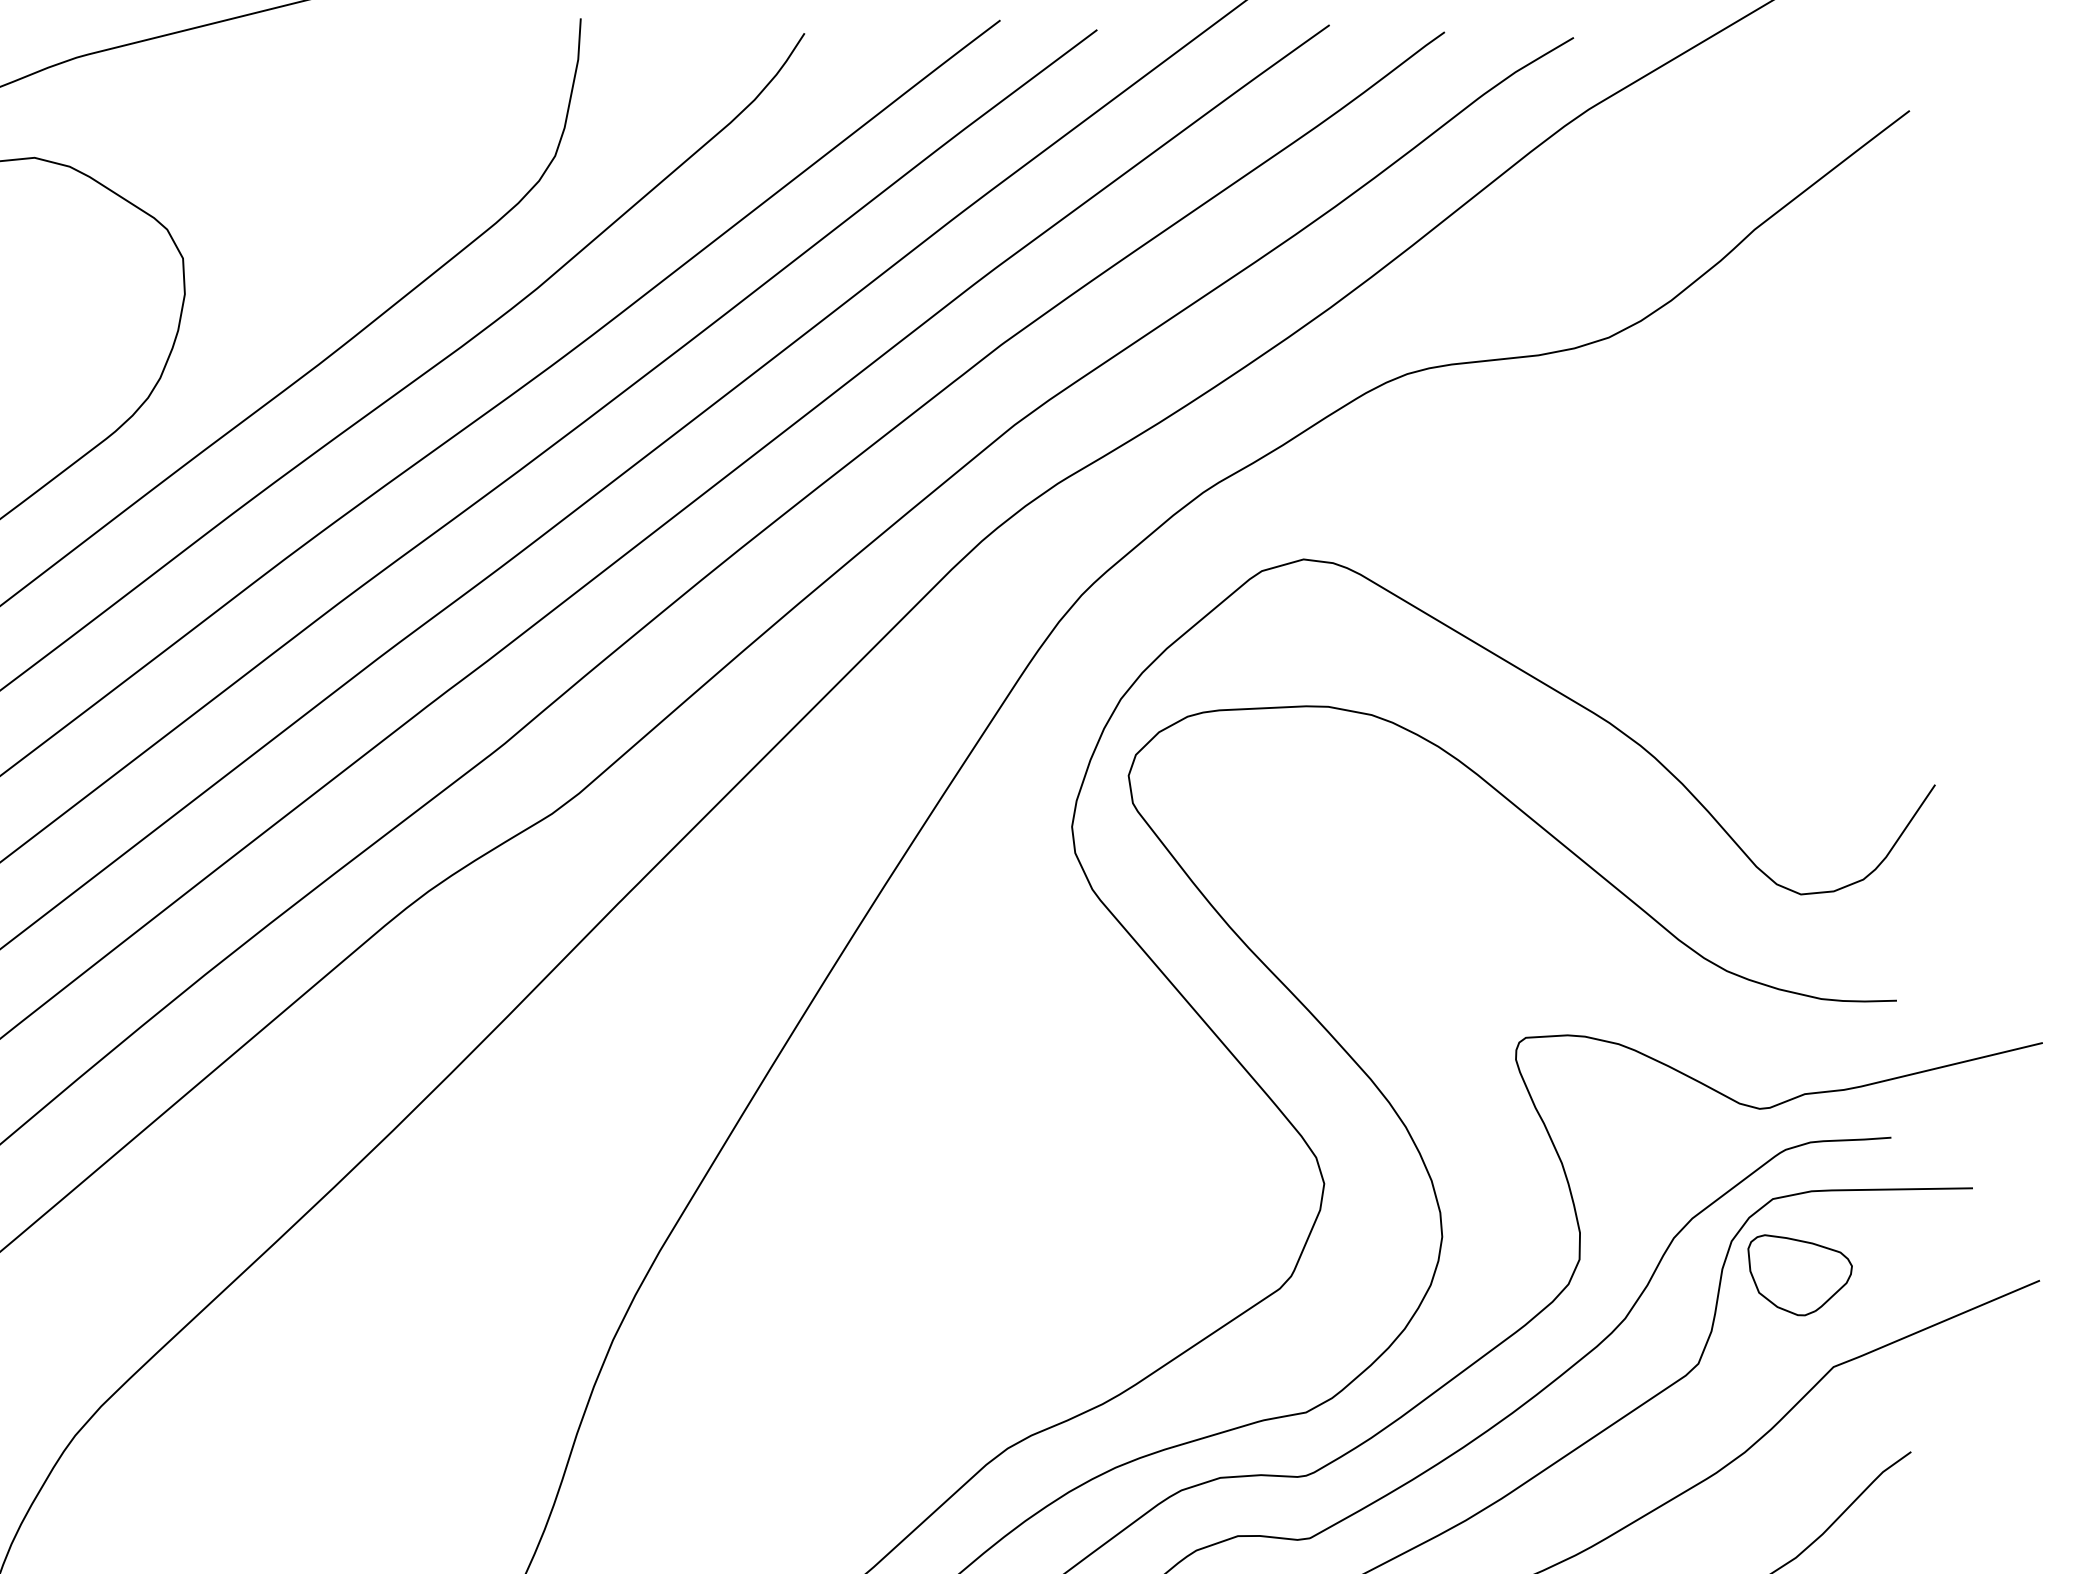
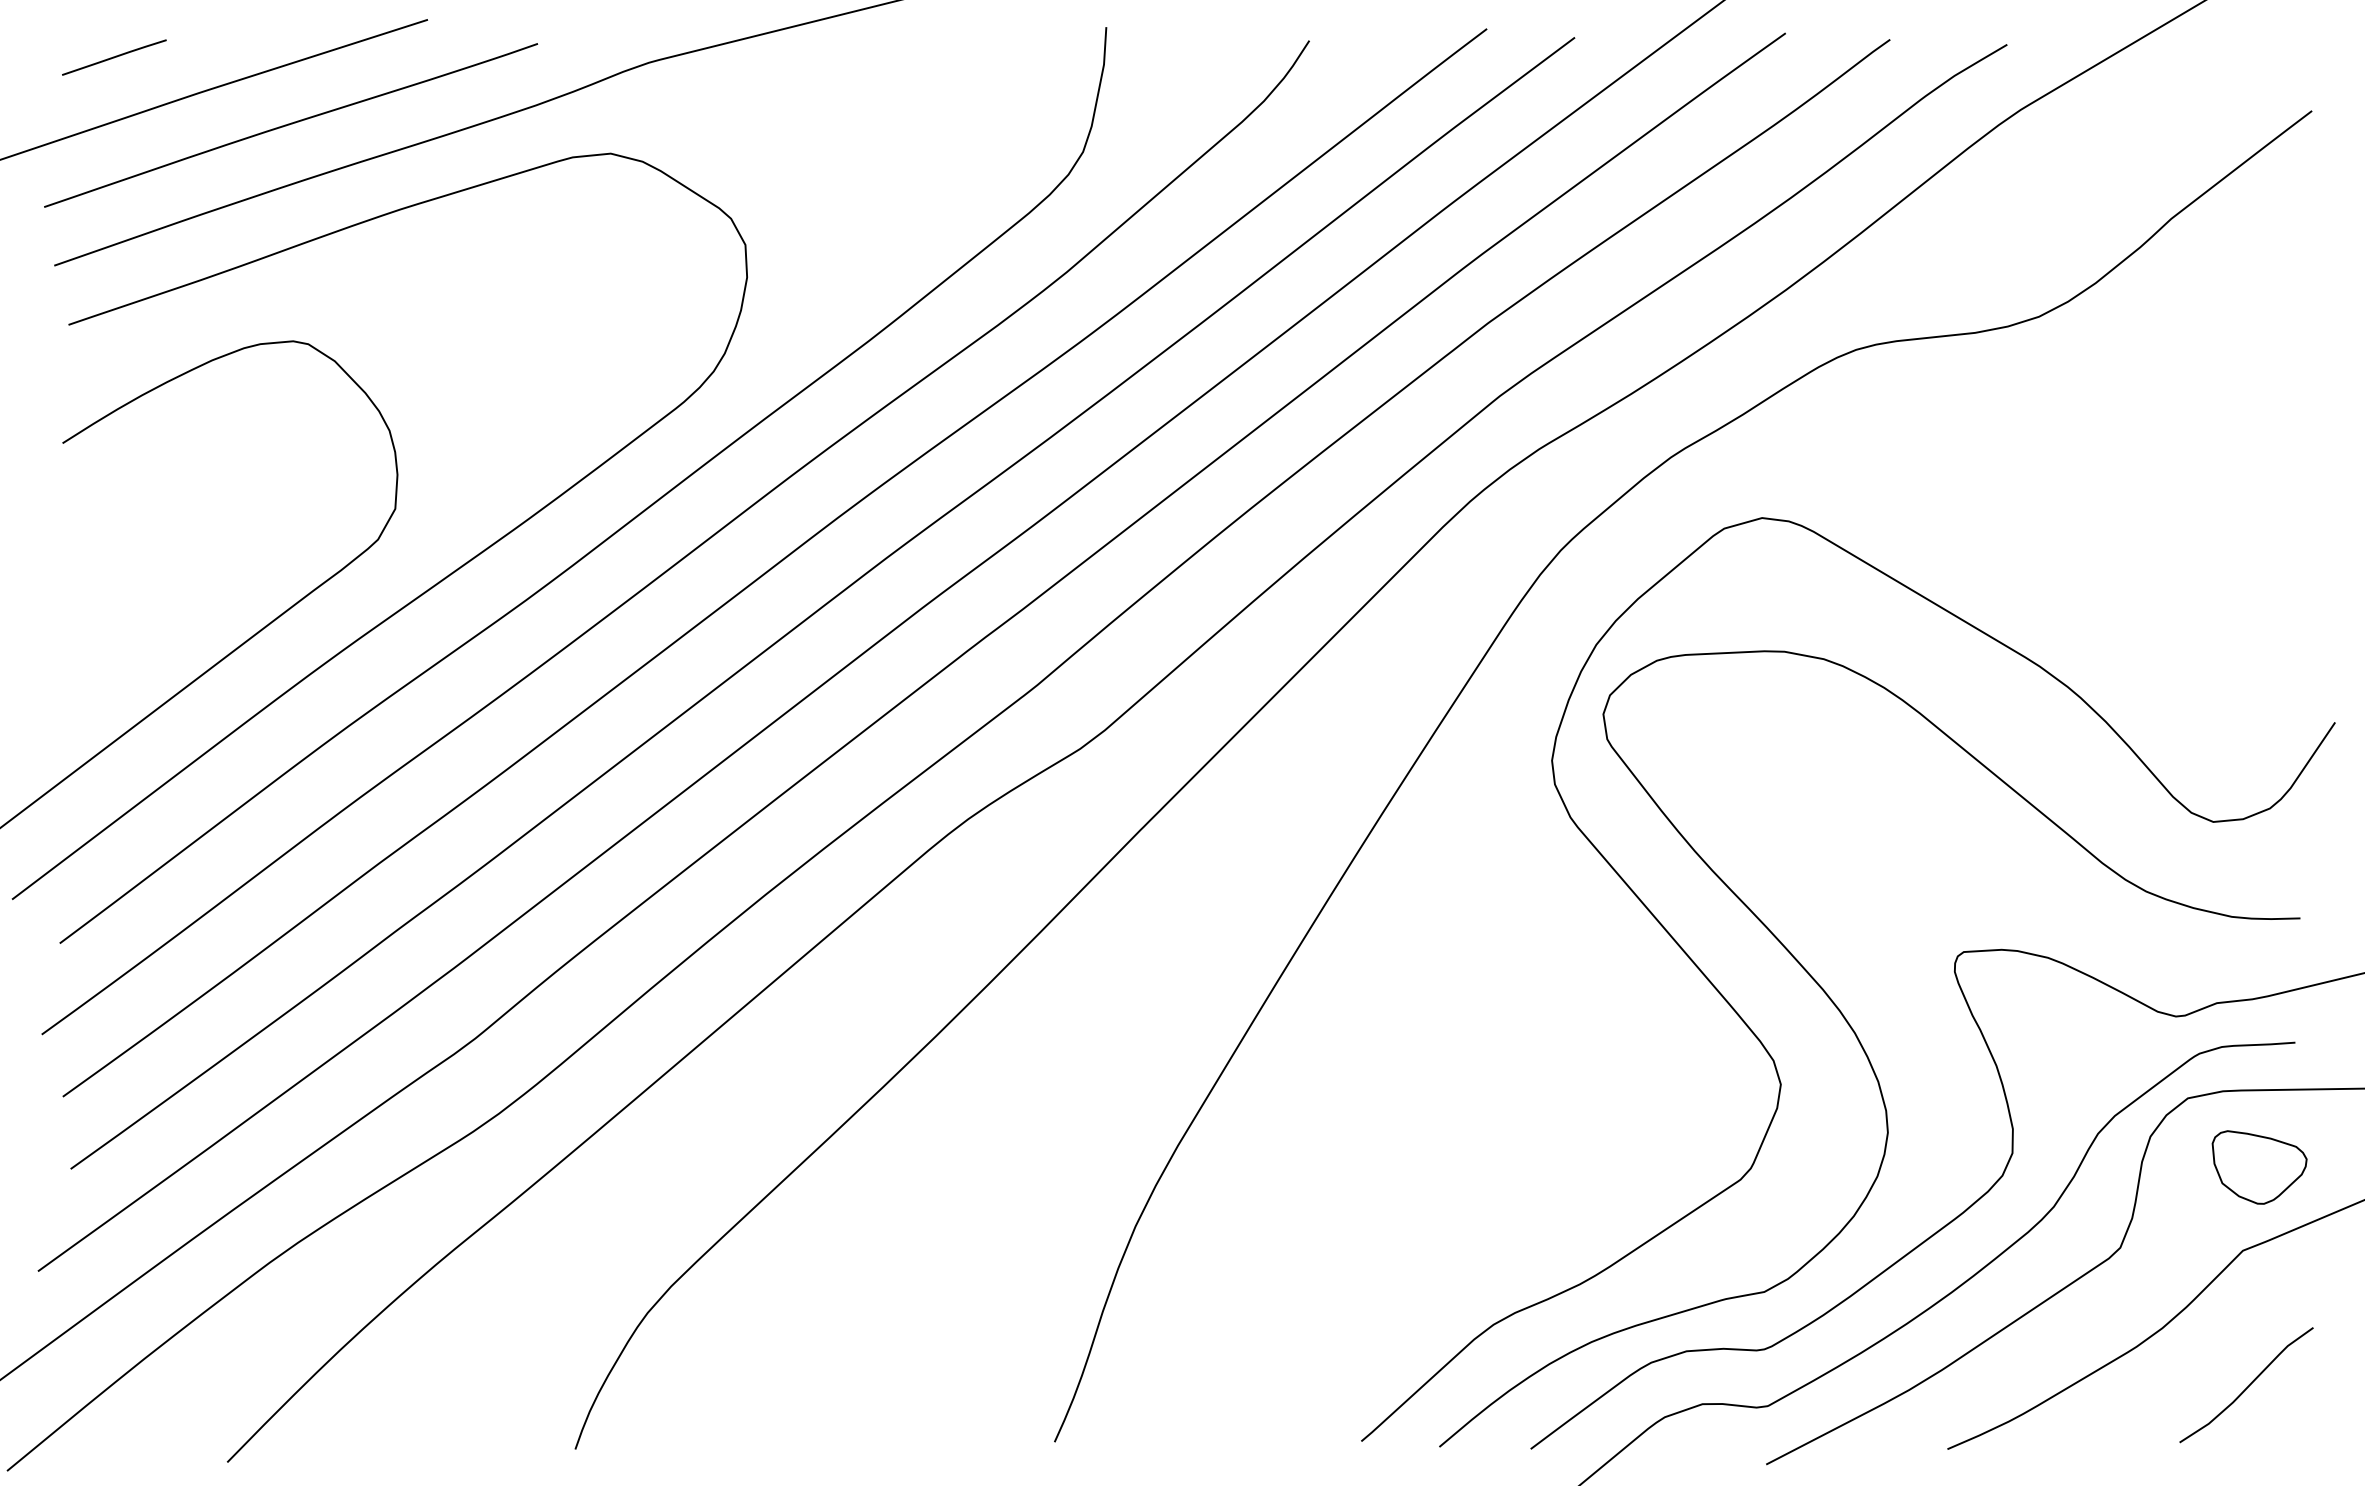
part: (1800, 1275) -> (2259, 1167), moved

